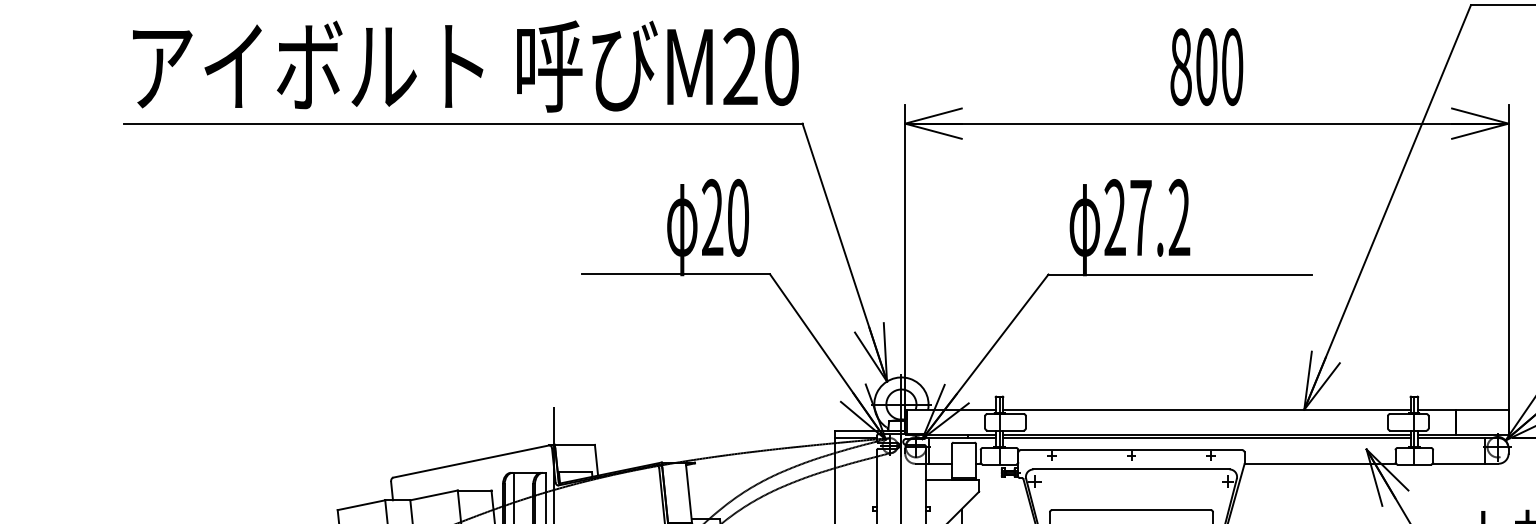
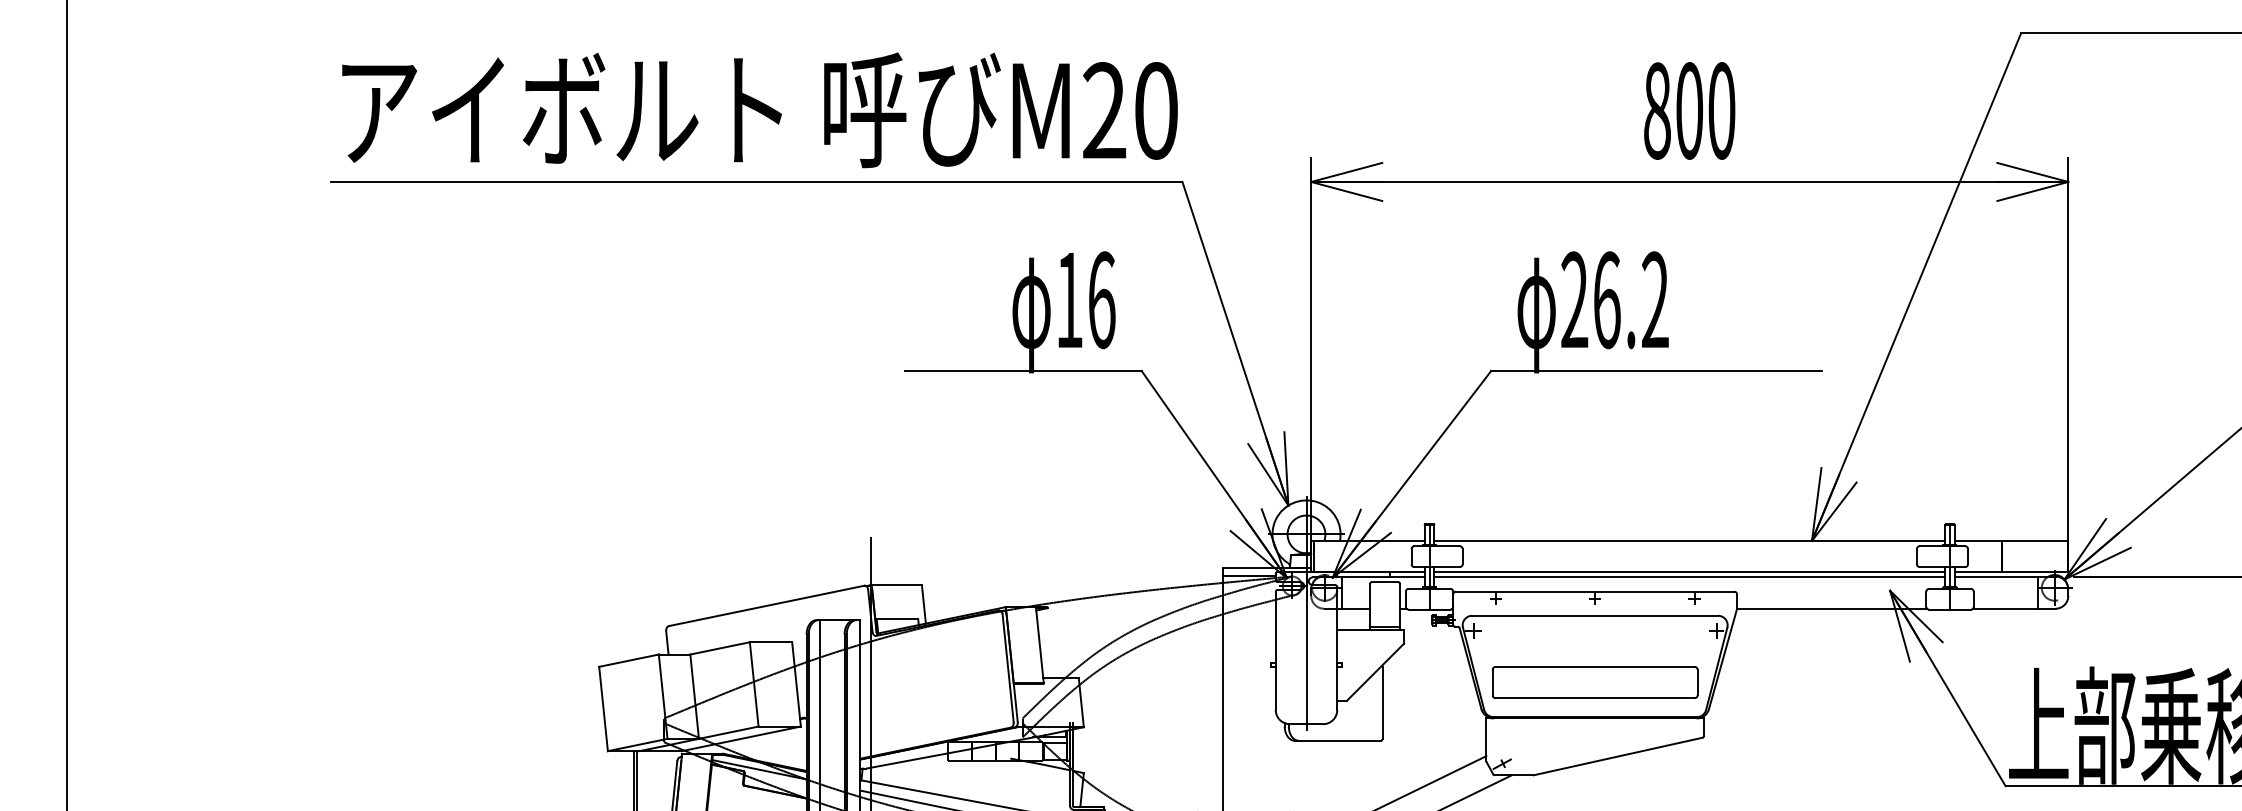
text: (725, 218) -> (1085, 300), 20 -> 16
text: (1141, 218) -> (1607, 300), 27.2 -> 26.2

